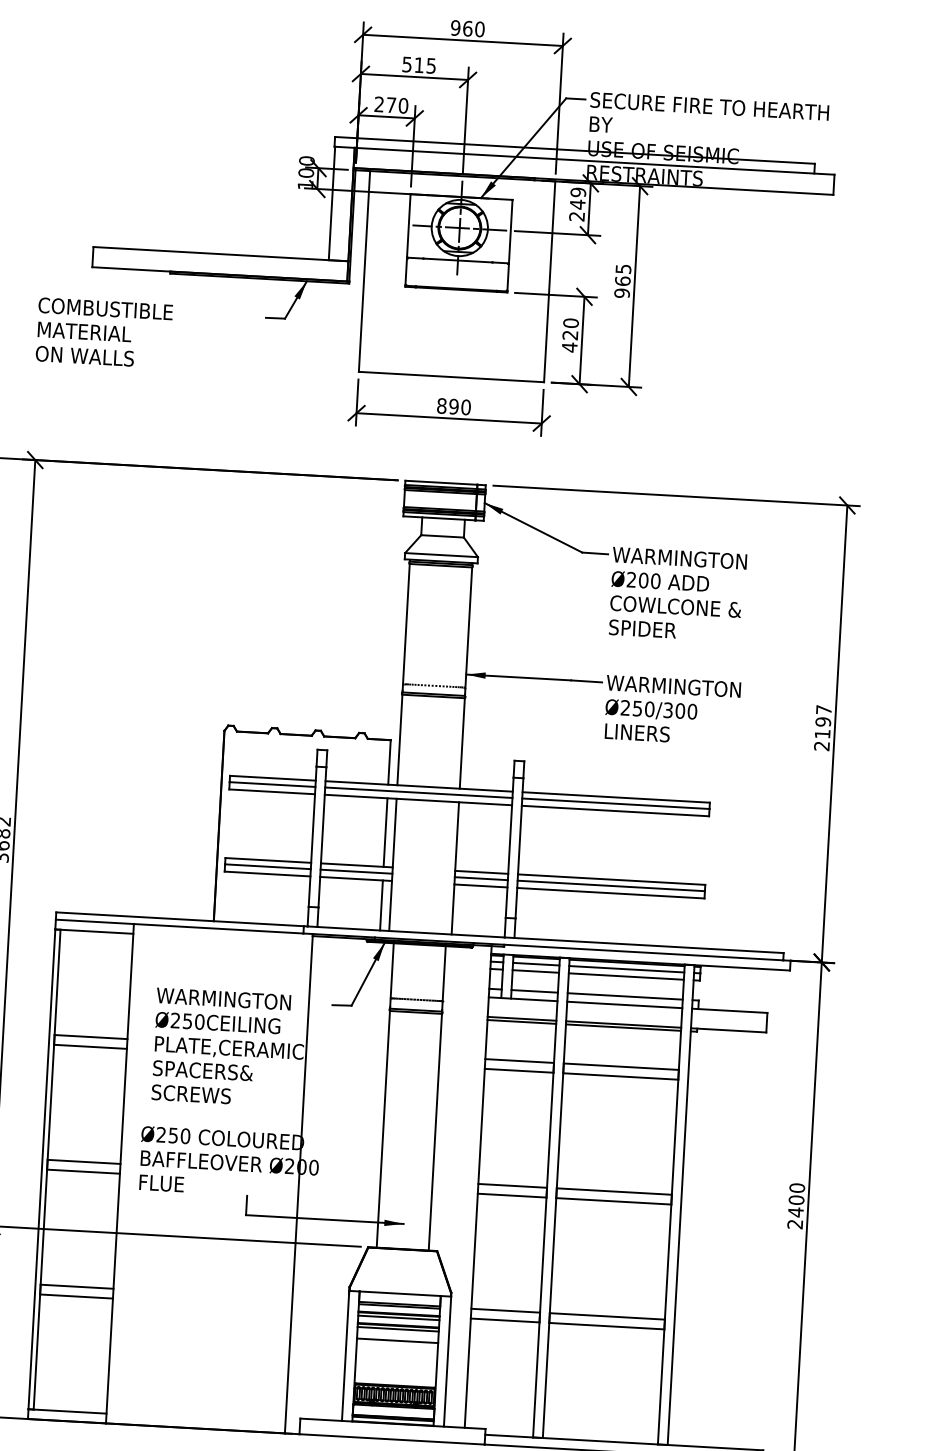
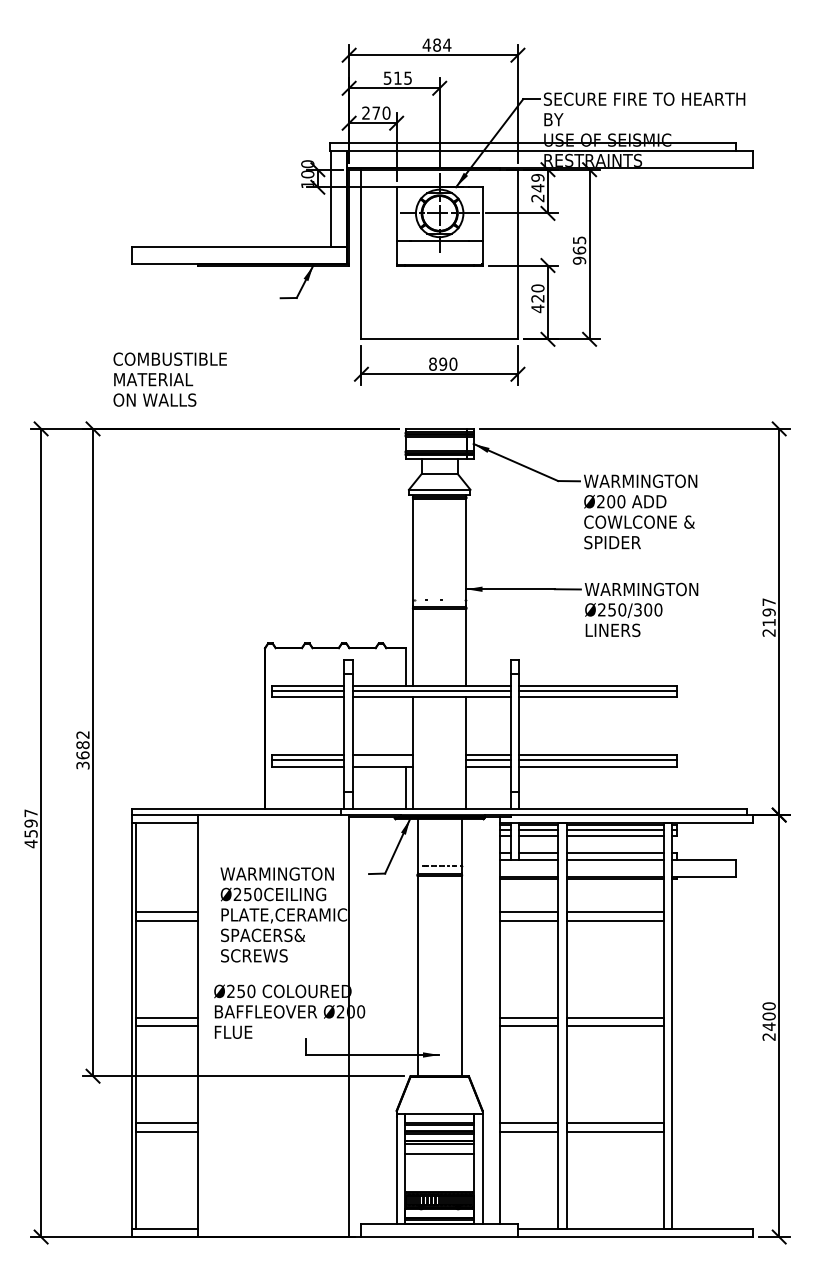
text: (467, 27) -> (436, 44), 960 -> 484
text: (103, 332) -> (169, 379), moved
line: (385, 832) -> (405, 726), removed
line: (355, 871) -> (382, 760), removed

